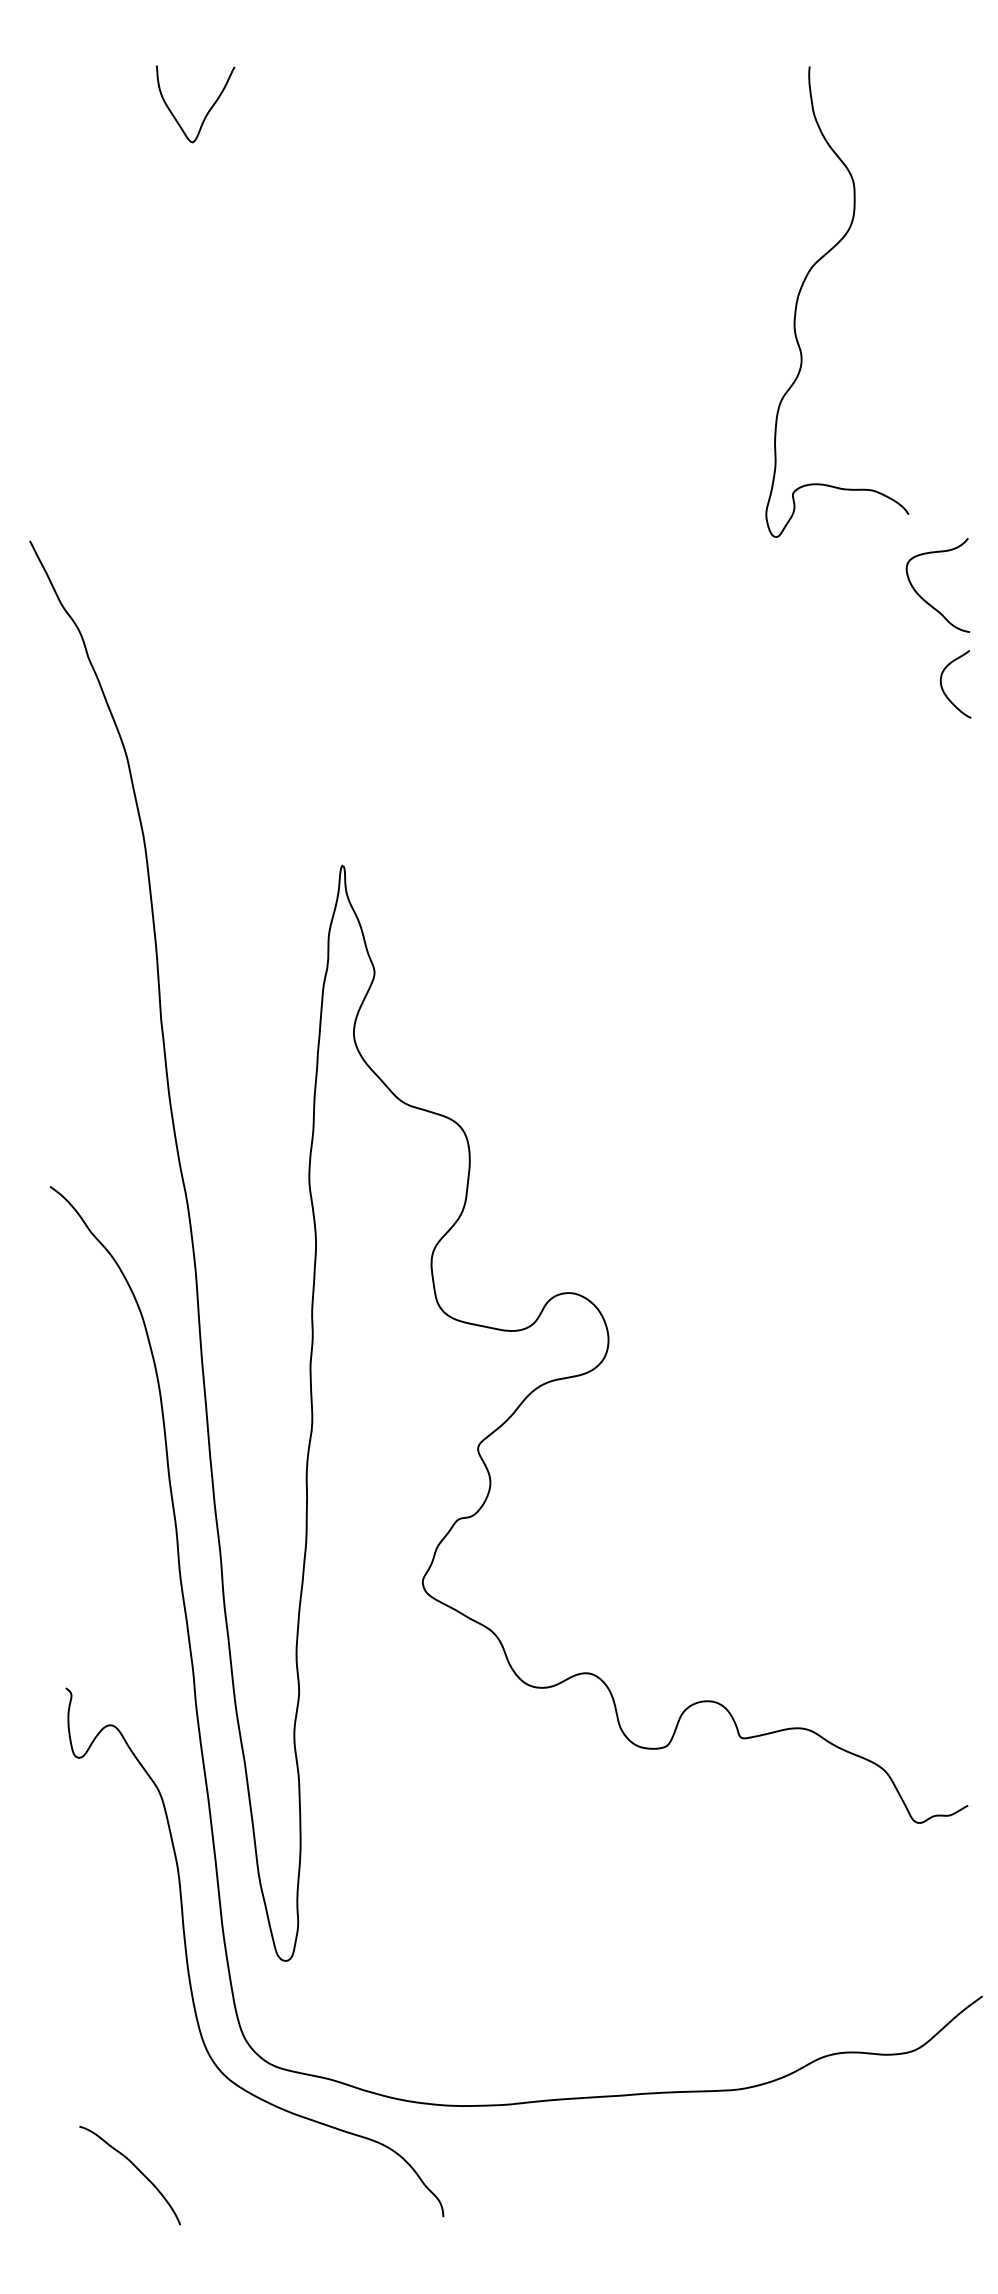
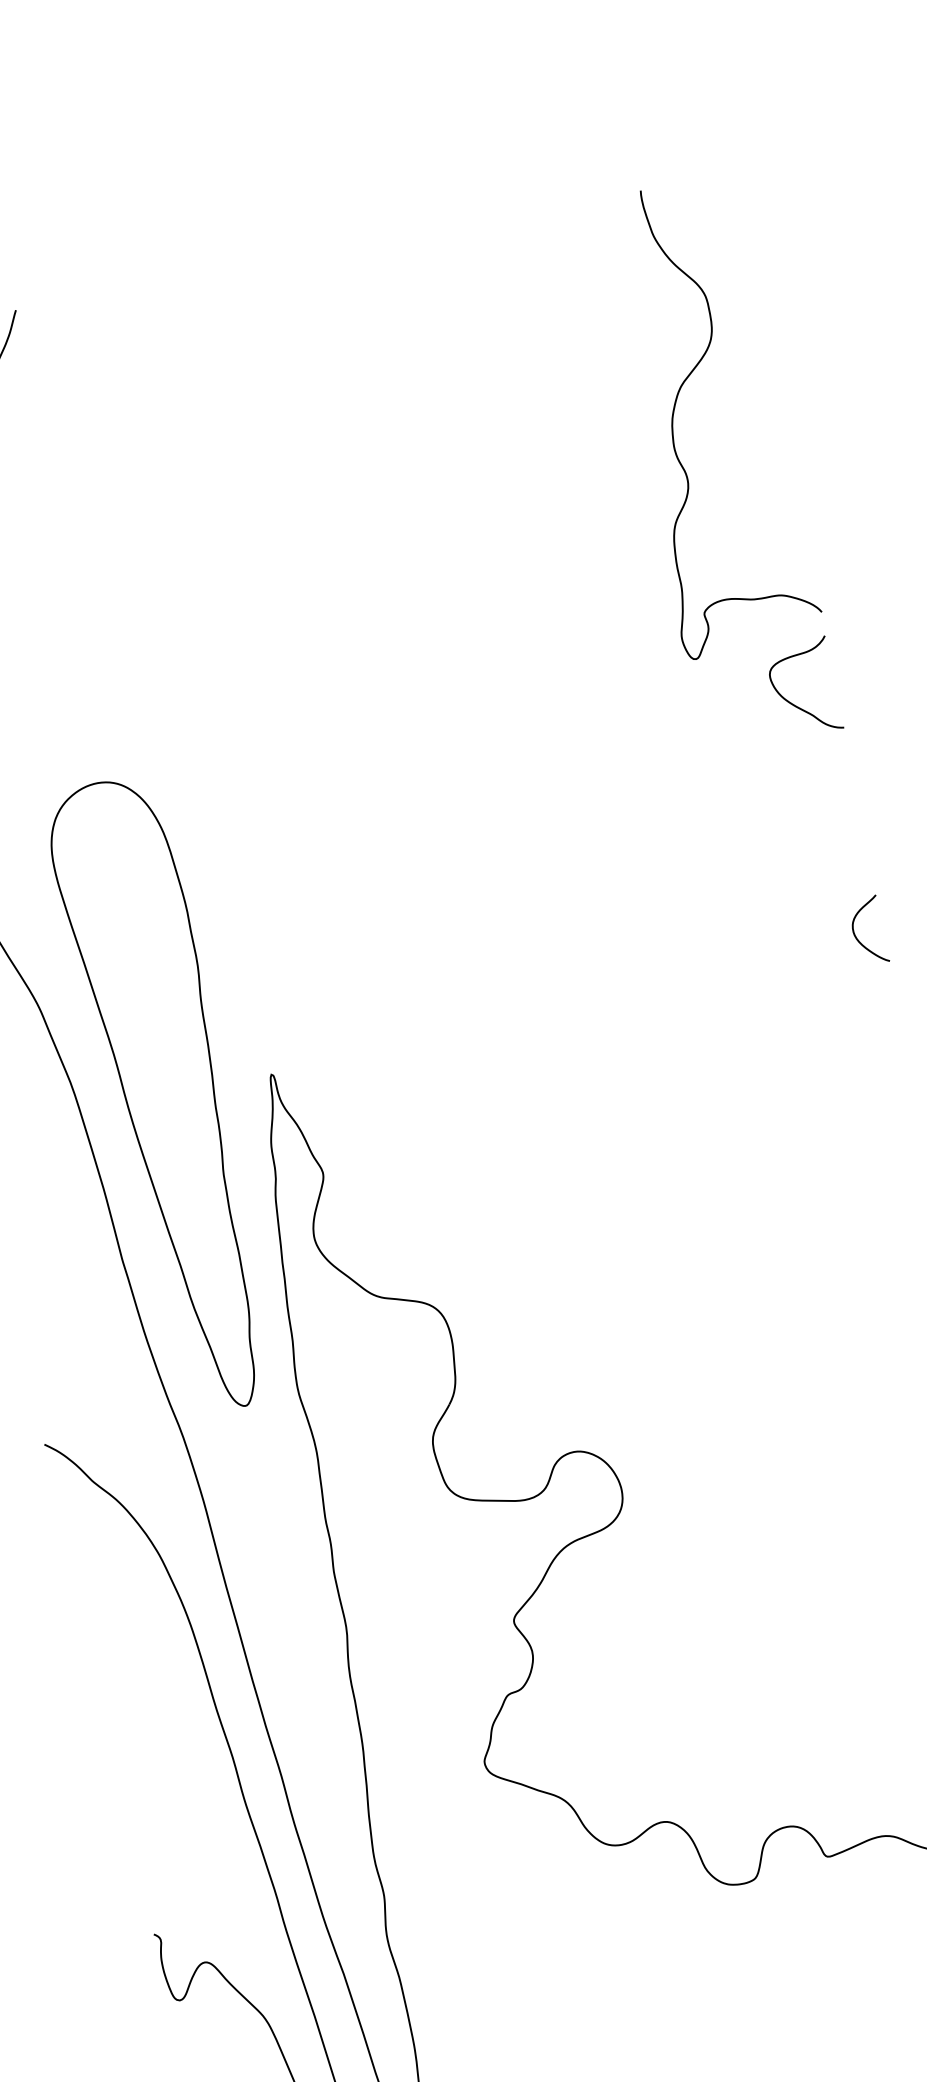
curve: (803, 285) -> (675, 406), moved
curve: (943, 688) -> (857, 937), moved
part: (229, 866) -> (160, 1096), added

